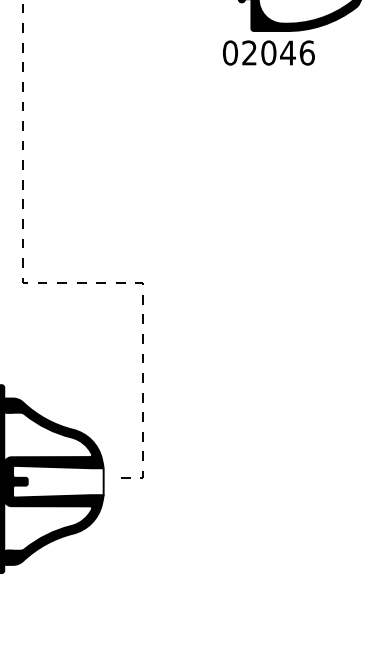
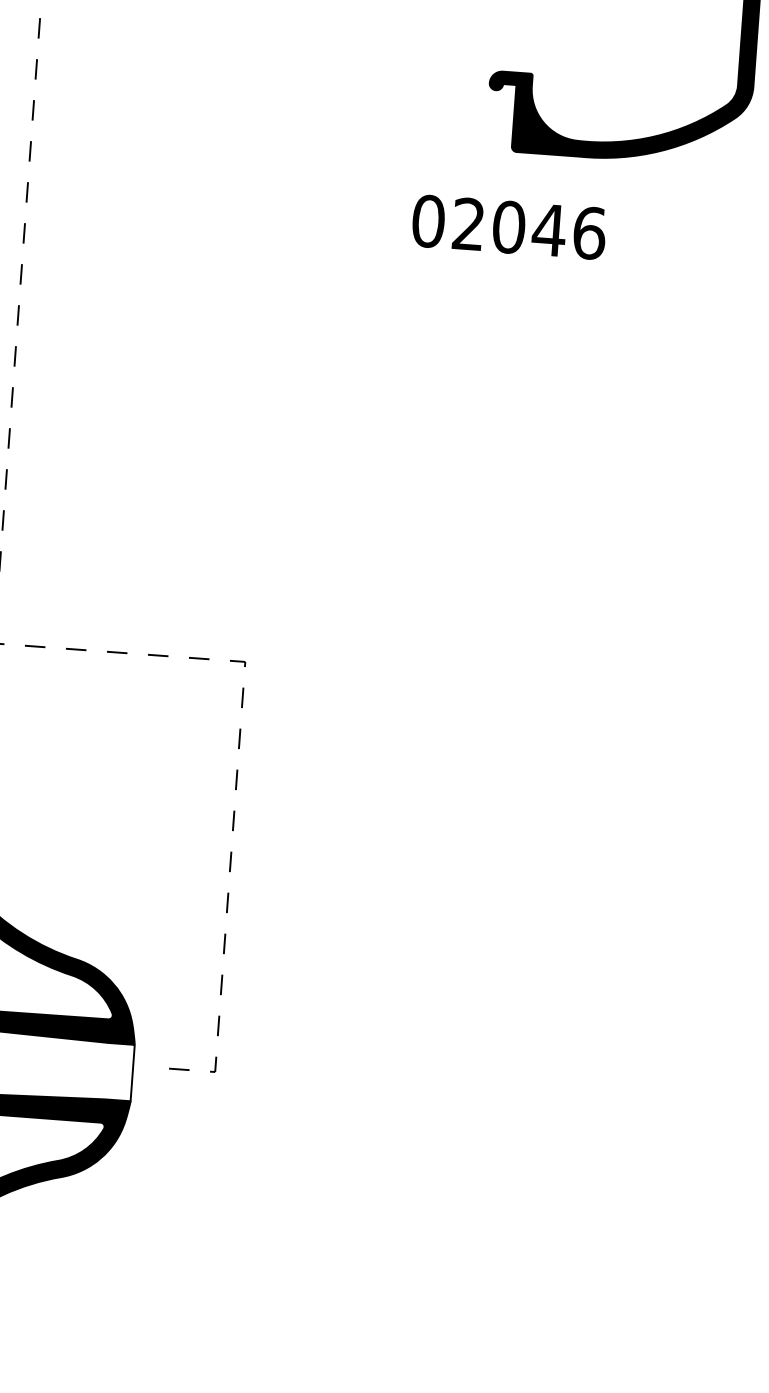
text: (268, 52) -> (508, 226), moved

